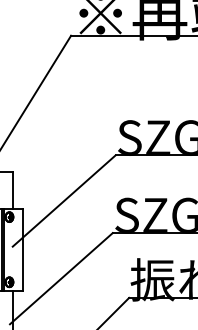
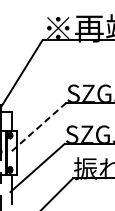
line: (65, 199) -> (39, 126), solid -> dashed

